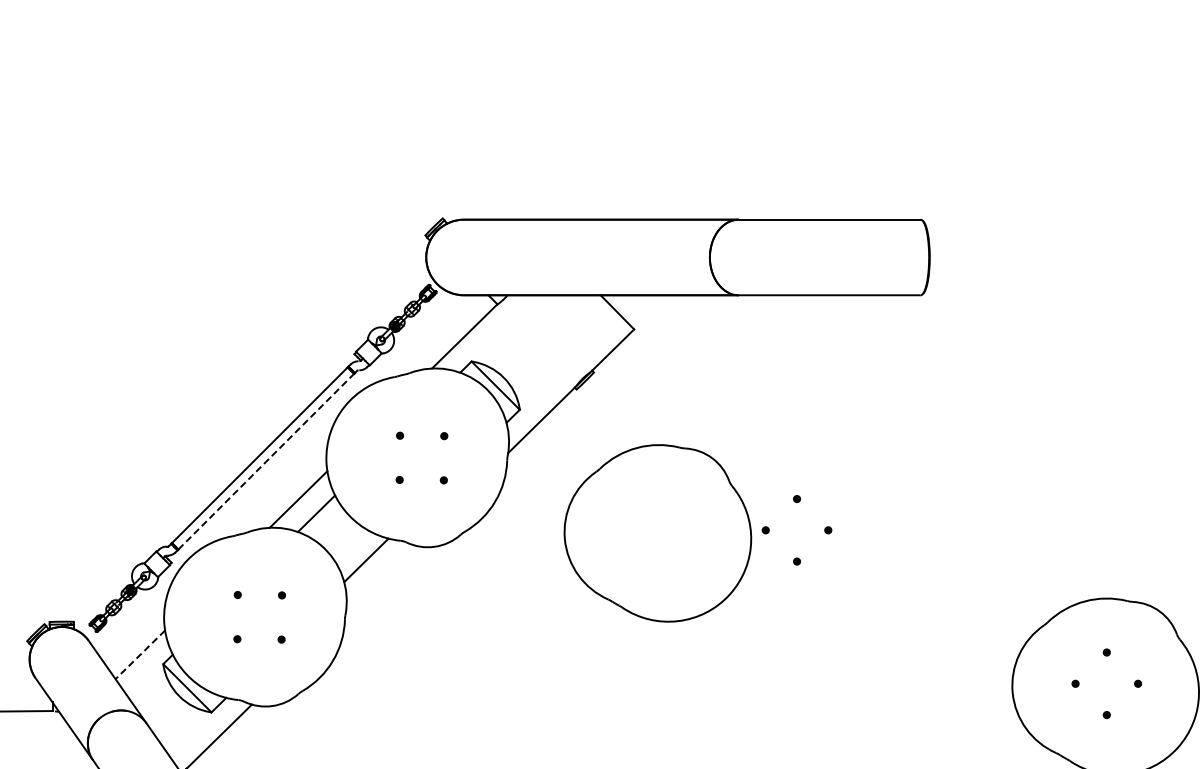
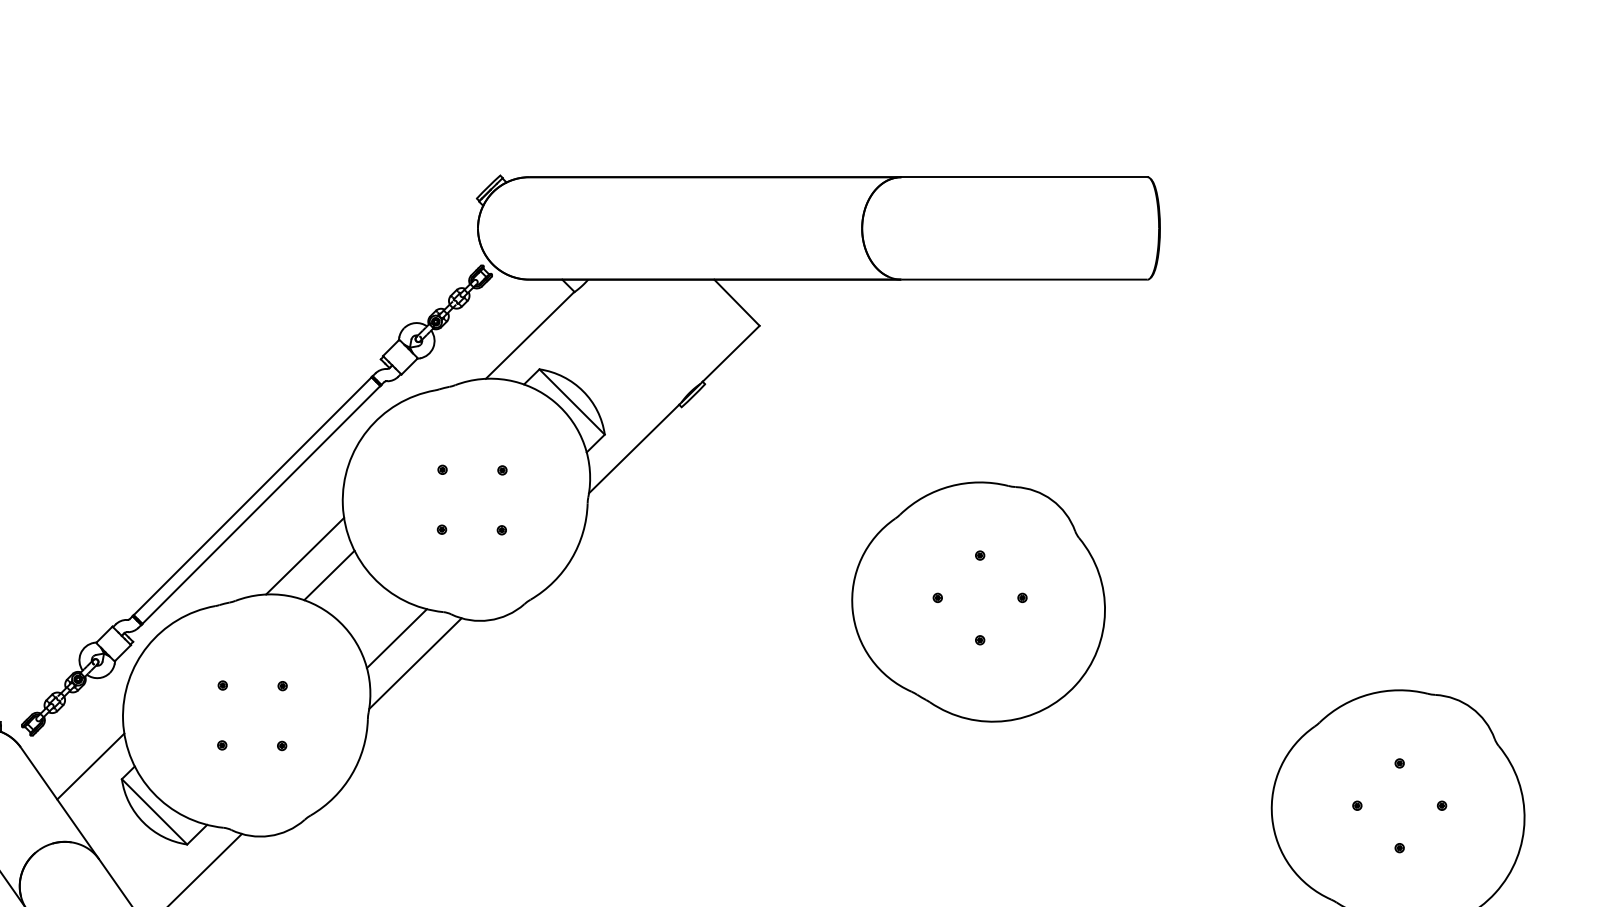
line: (266, 461) -> (261, 504), dashed -> solid
part: (657, 533) -> (978, 602), moved
line: (379, 578) -> (414, 663), added
line: (140, 654) -> (91, 766), dashed -> solid

